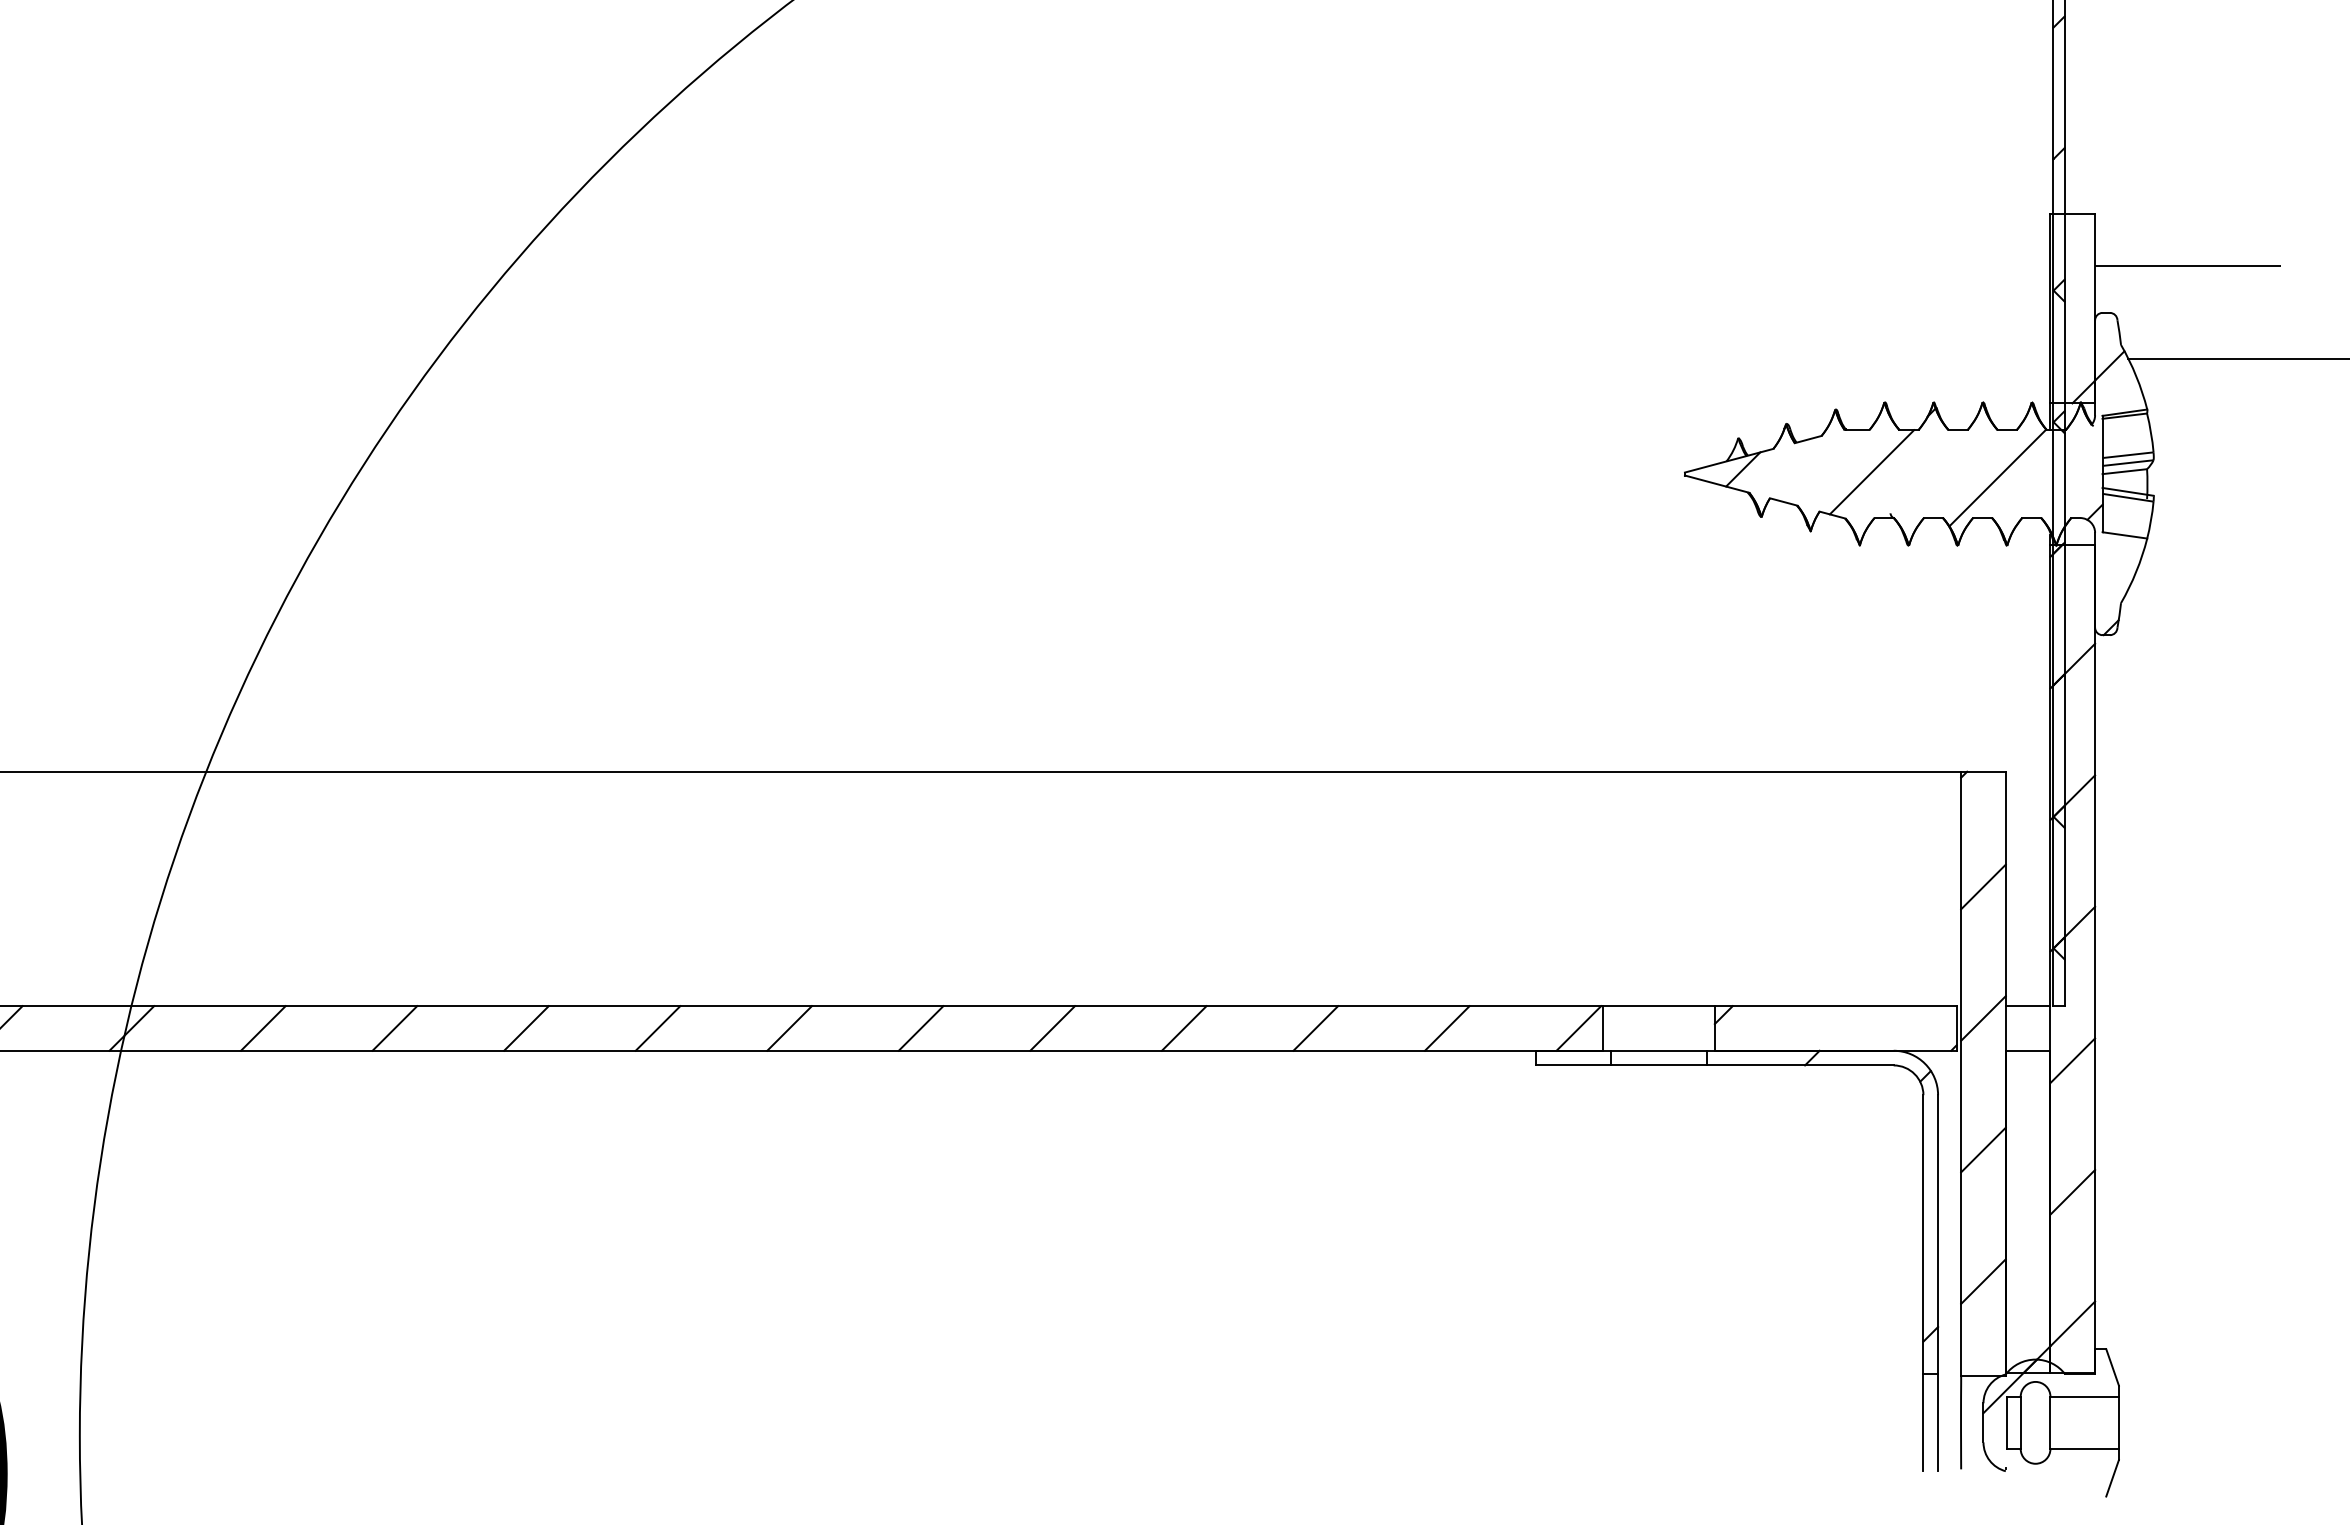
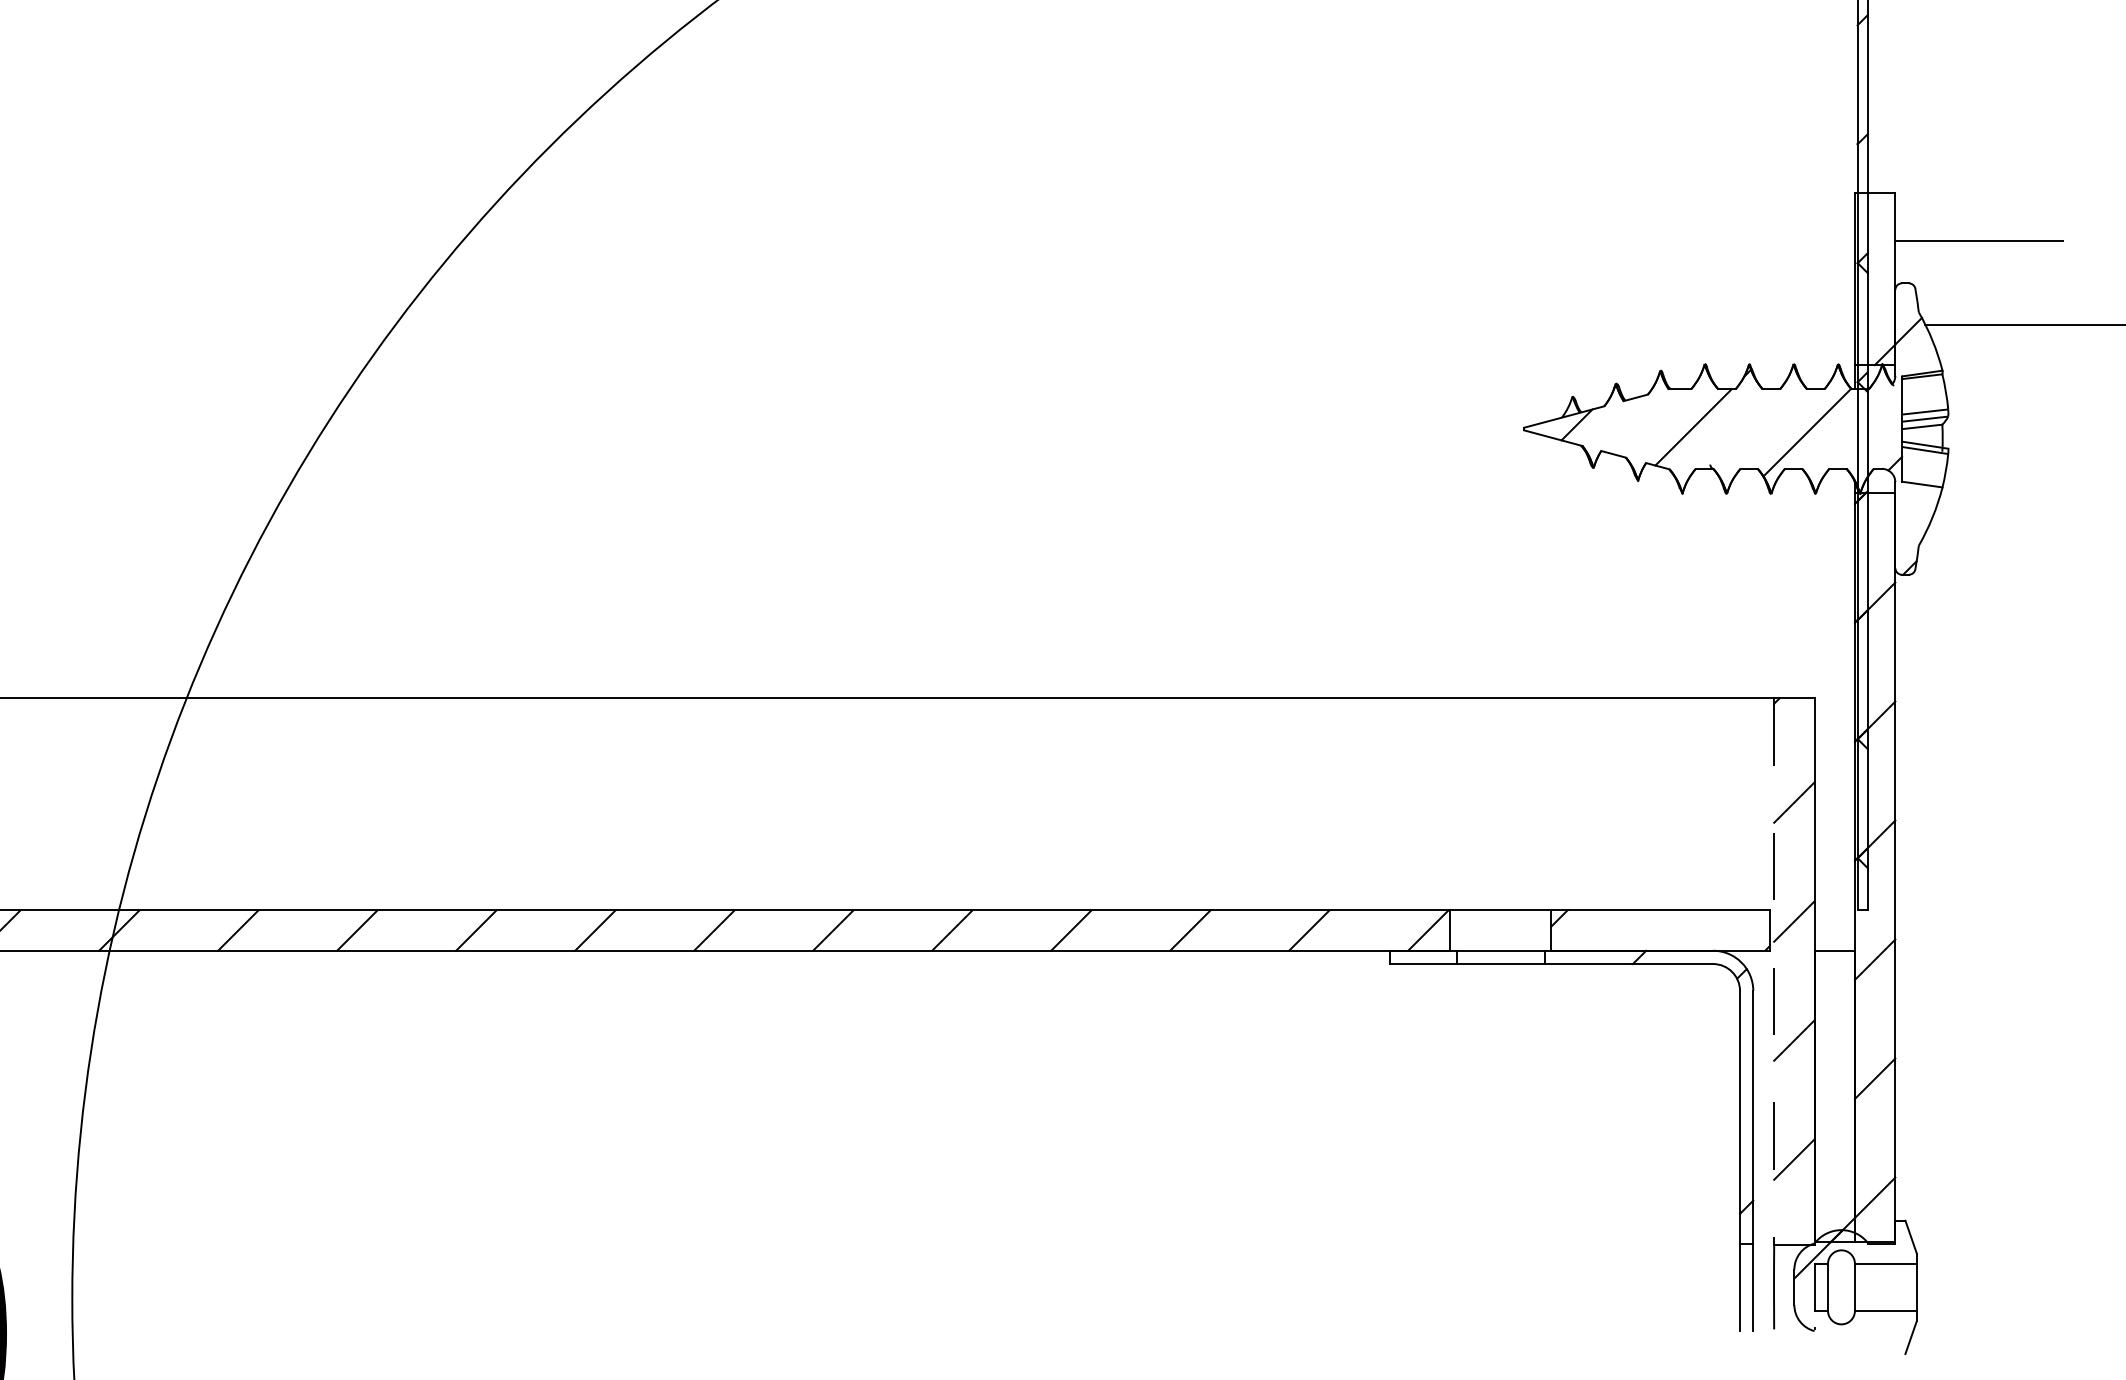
line: (2027, 1006) -> (1834, 910), removed
line: (1961, 1074) -> (1774, 972), solid -> dashed

